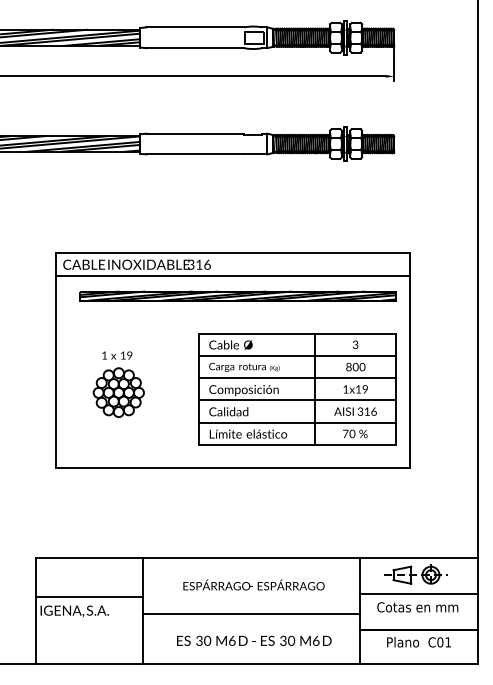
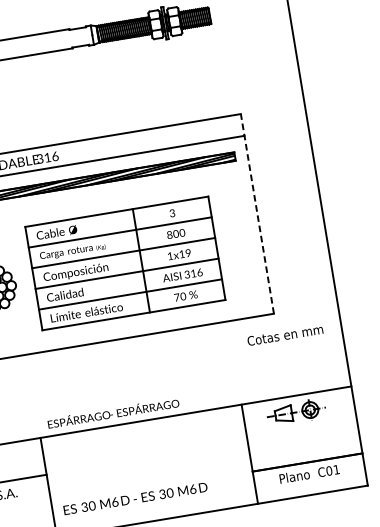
line: (409, 360) -> (257, 214), solid -> dashed
part: (297, 389) -> (125, 263), moved
text: (253, 584) -> (112, 412), moved
line: (418, 593) -> (301, 428), removed
text: (417, 607) -> (285, 335), moved
line: (251, 614) -> (149, 474), removed
text: (254, 640) -> (135, 498), moved

